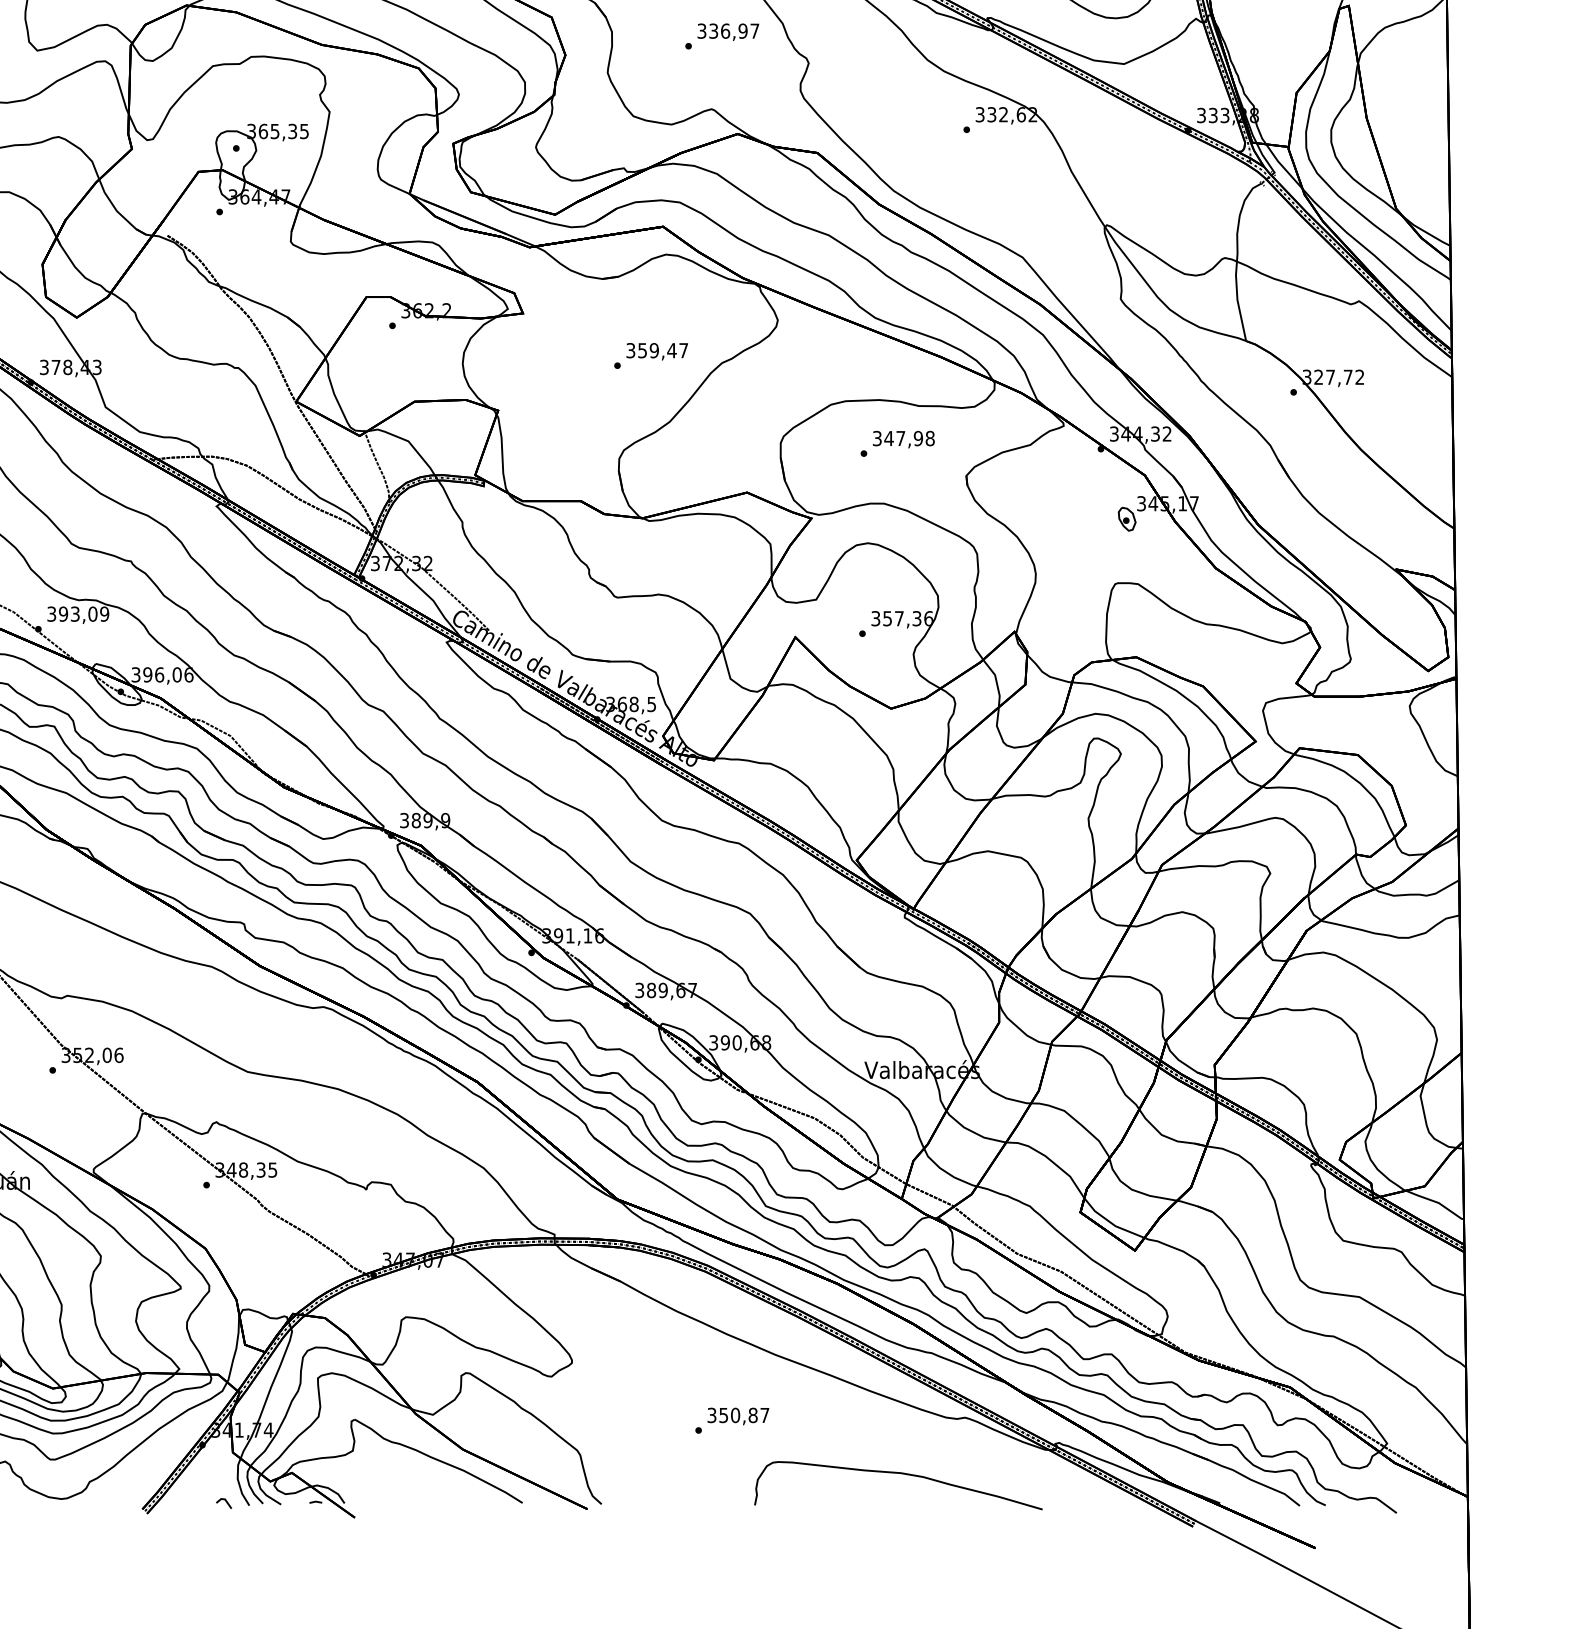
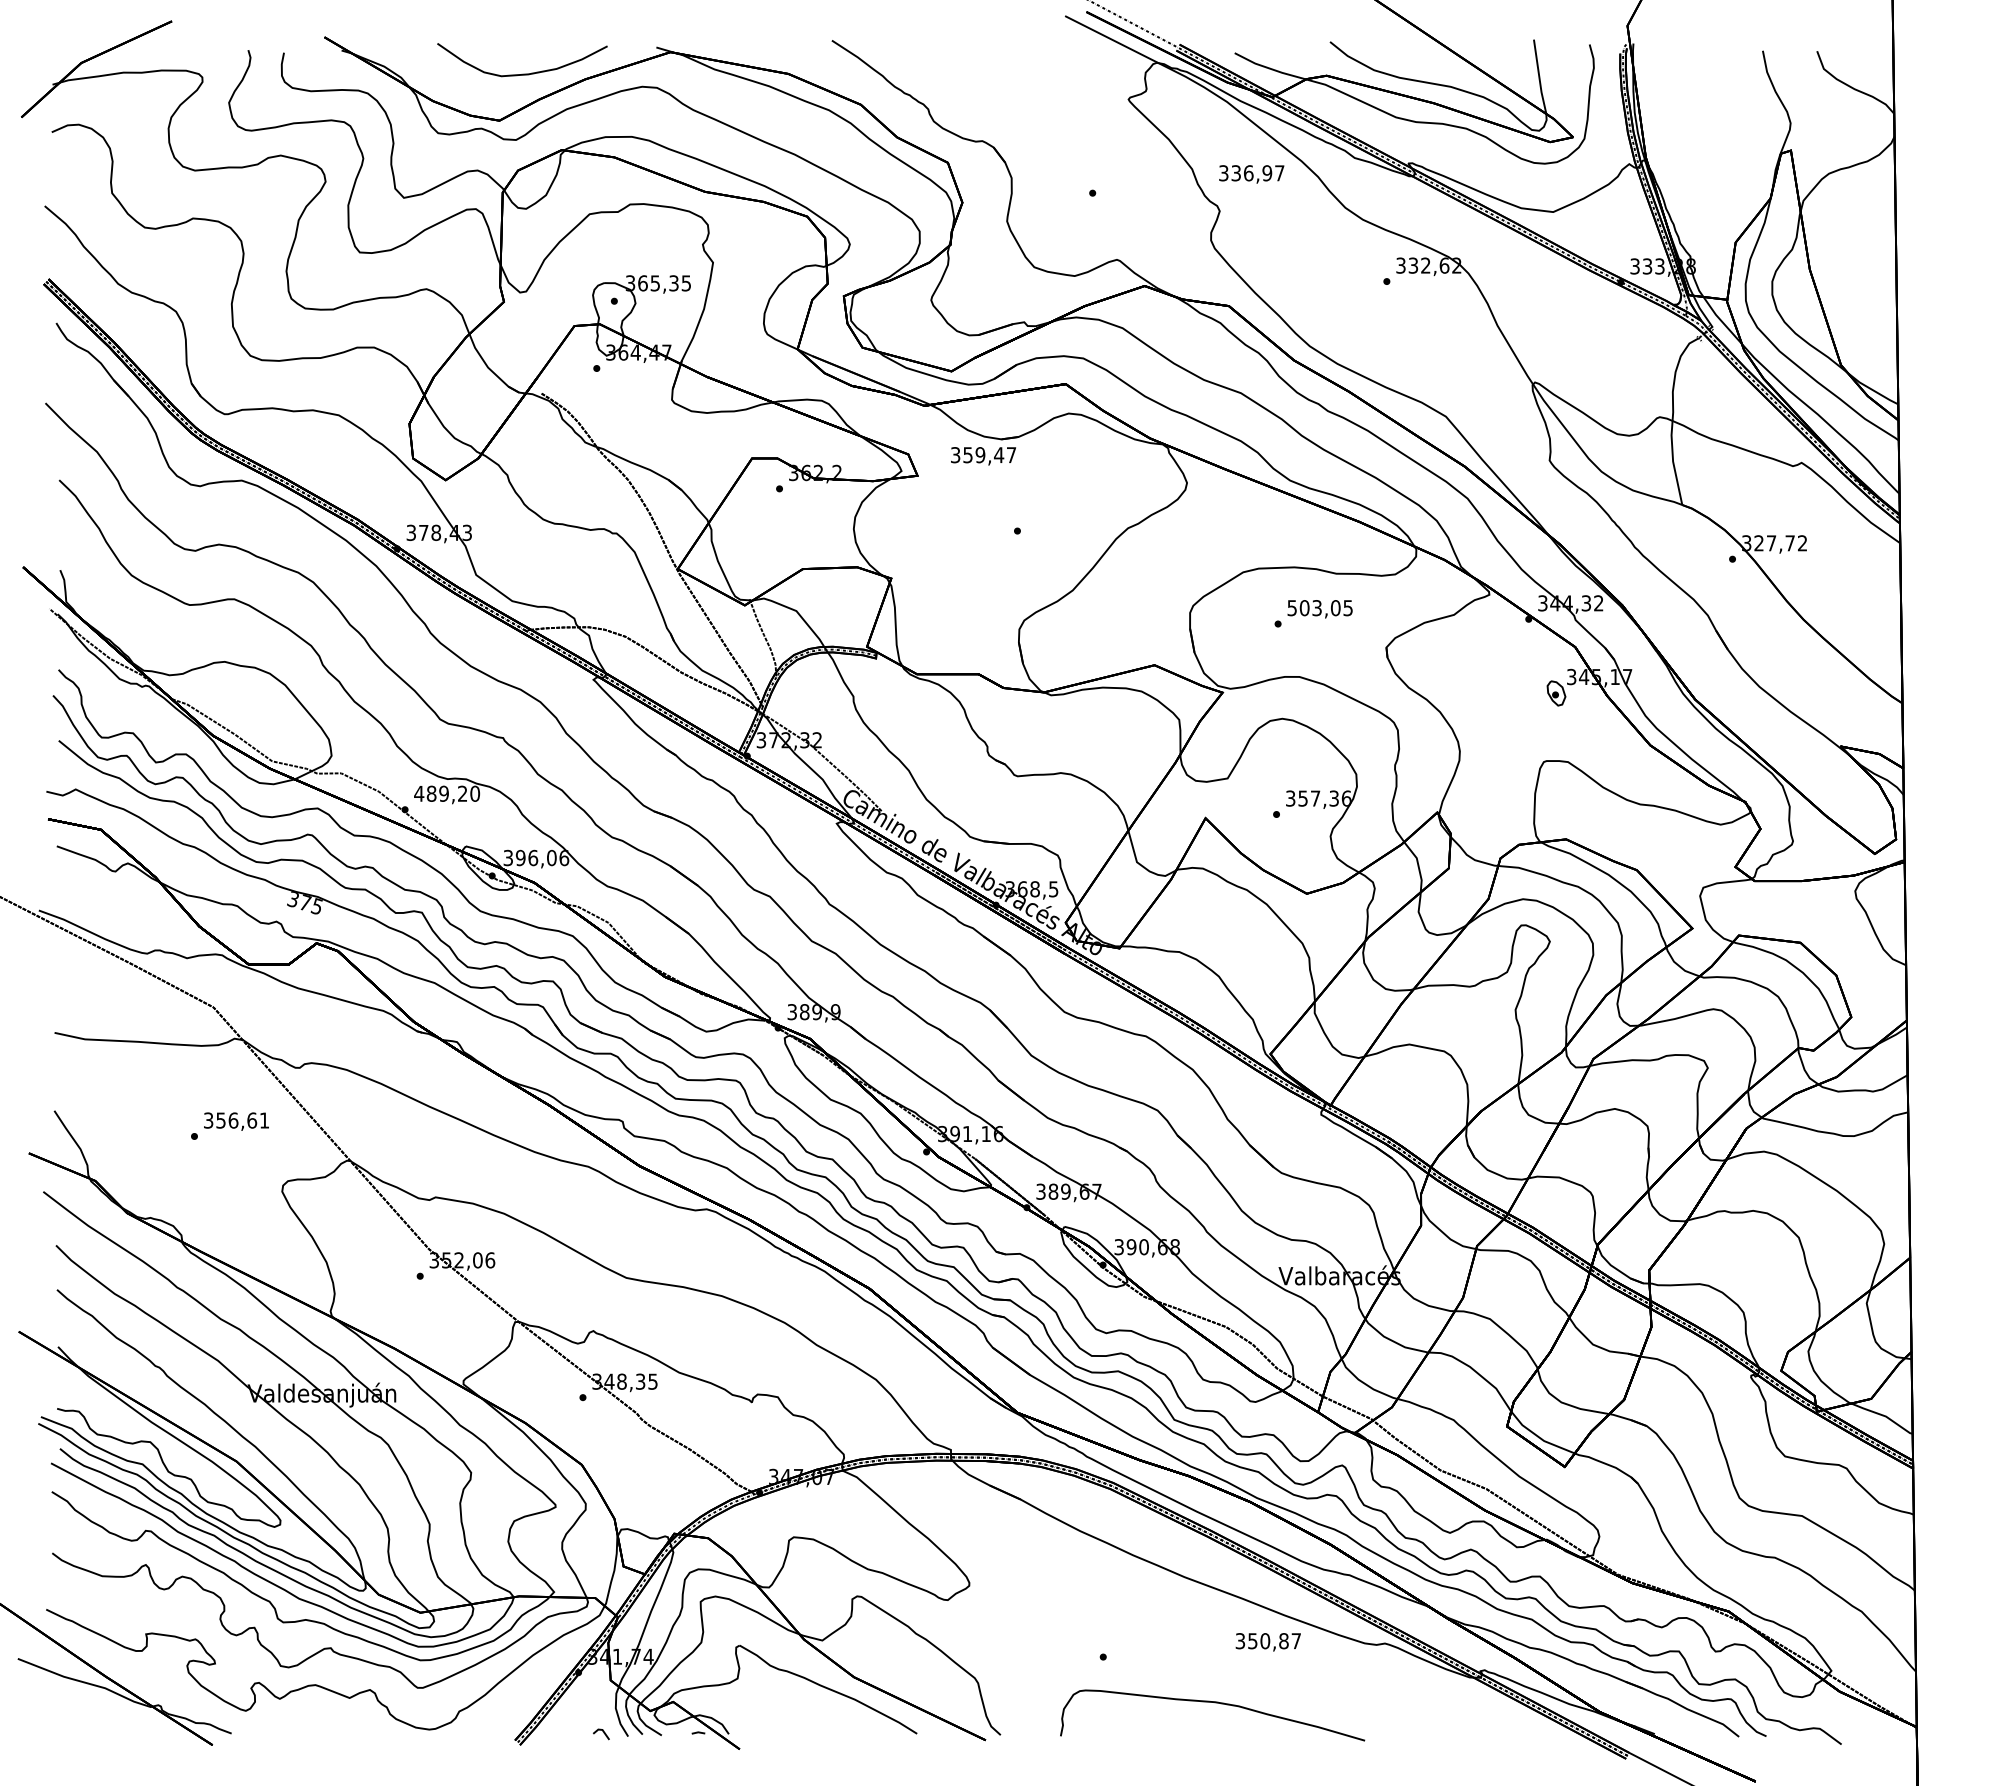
text: (728, 32) -> (1251, 174), moved
text: (657, 351) -> (983, 456), moved
text: (904, 438) -> (1320, 608), 347,98 -> 503,05
text: (77, 613) -> (446, 793), 393,09 -> 489,20
text: (737, 1416) -> (1267, 1642), moved
curve: (900, 1474) -> (1214, 1703), moved

